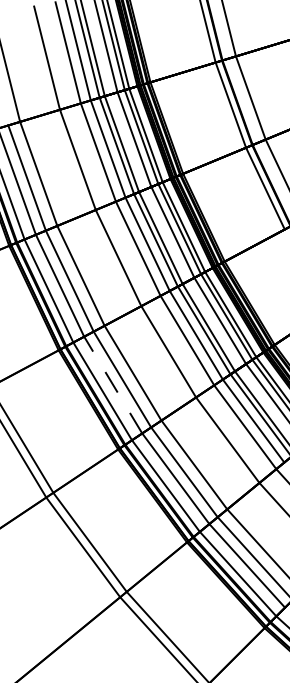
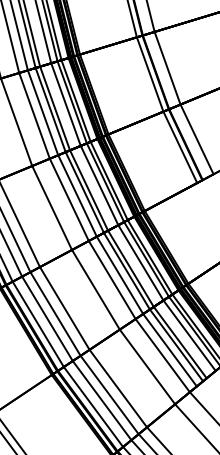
line: (112, 384) -> (46, 318), dashed -> solid

